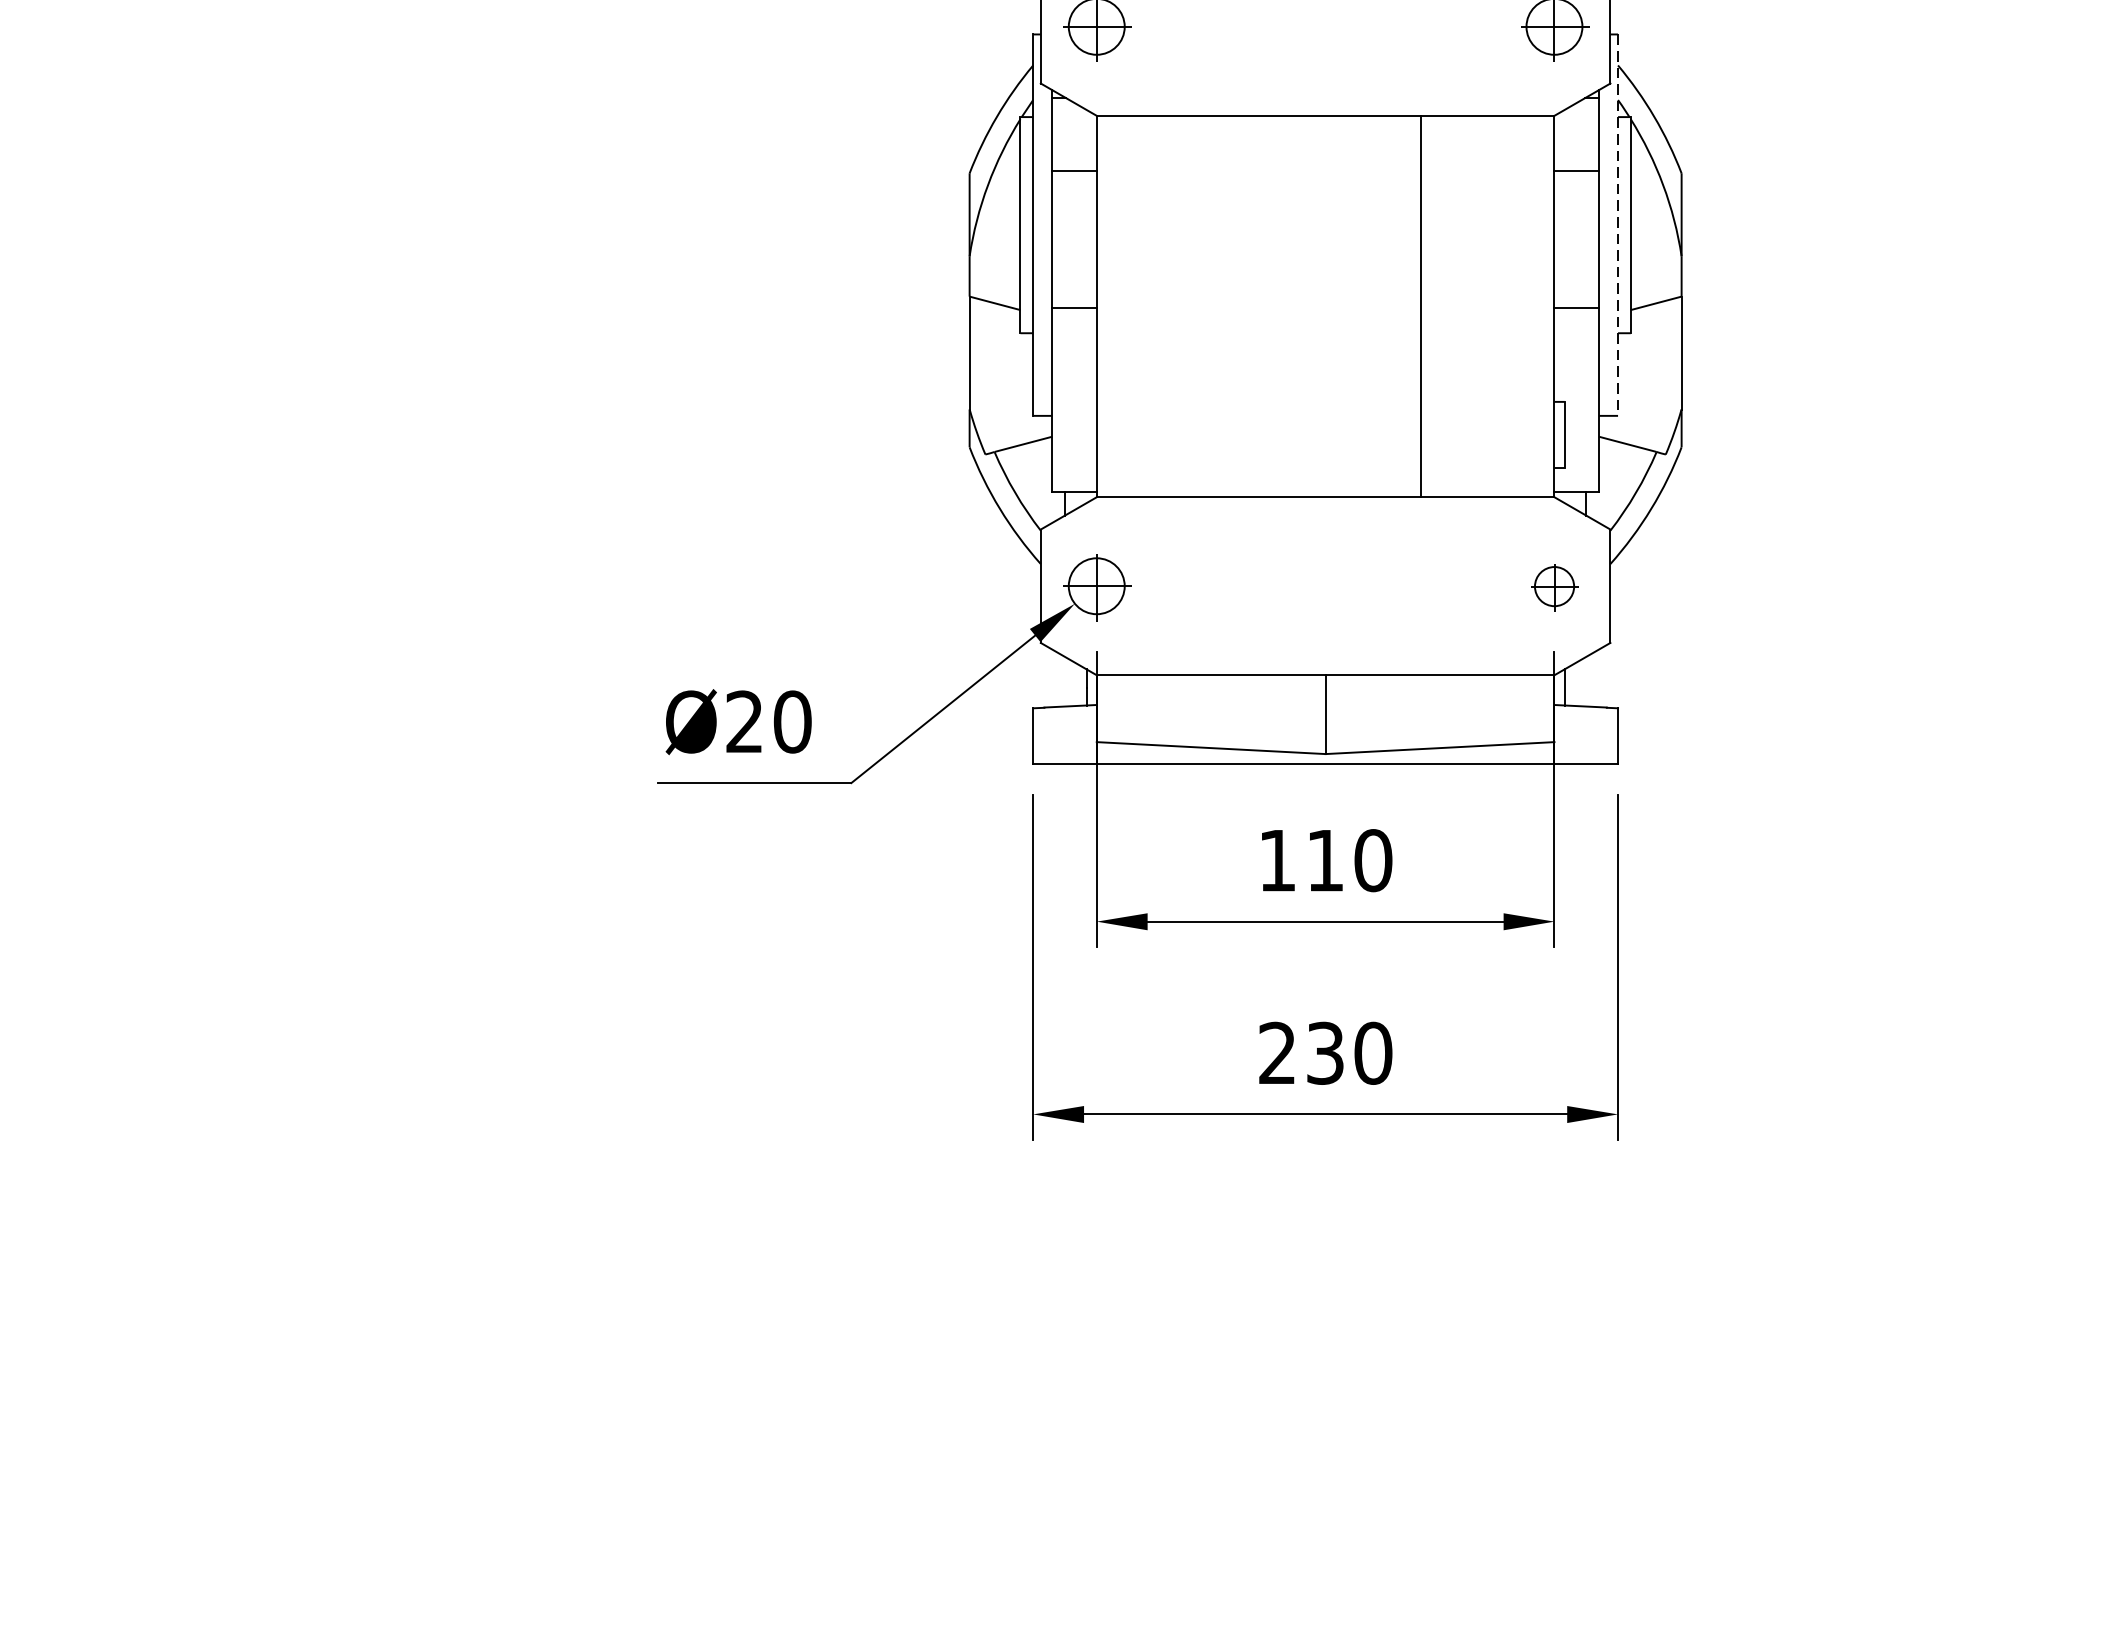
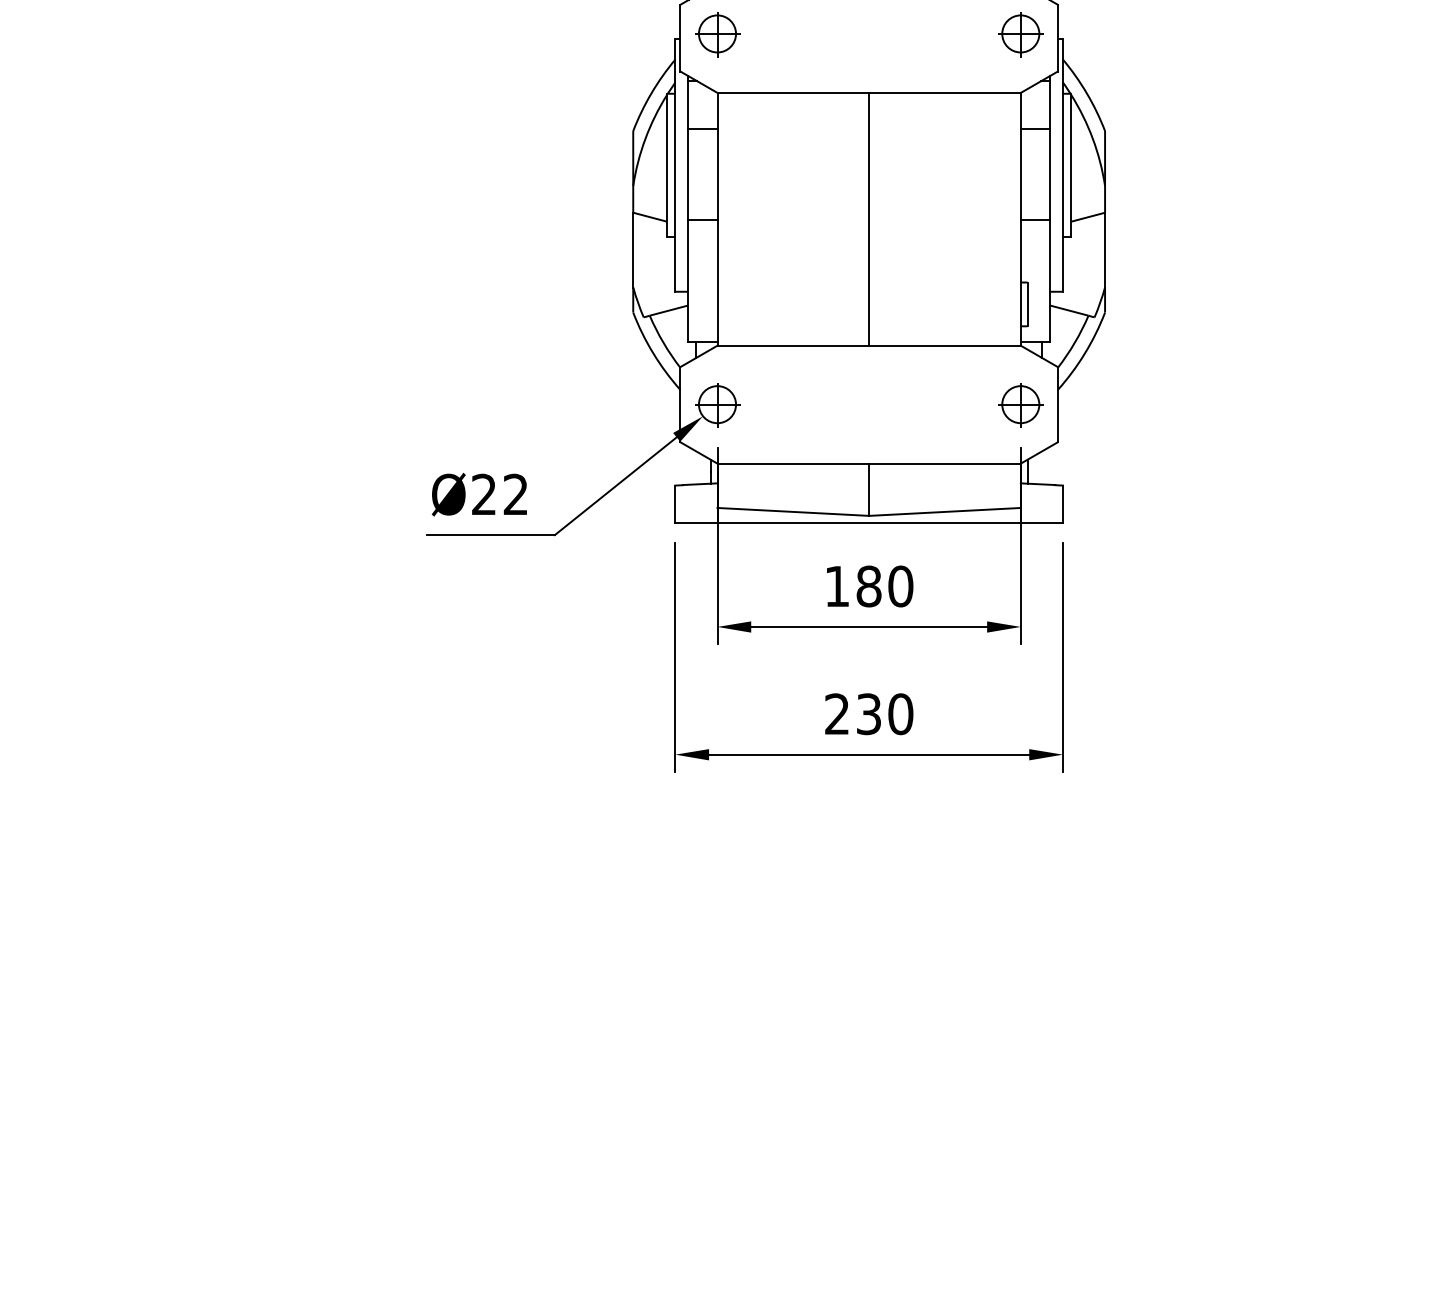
line: (1617, 225) -> (1062, 165), dashed -> solid
line: (1421, 305) -> (869, 218), moved
part: (1553, 587) -> (1020, 405), size x1.43
text: (791, 721) -> (515, 494), Ø20 -> Ø22
text: (1324, 860) -> (868, 586), 110 -> 180

